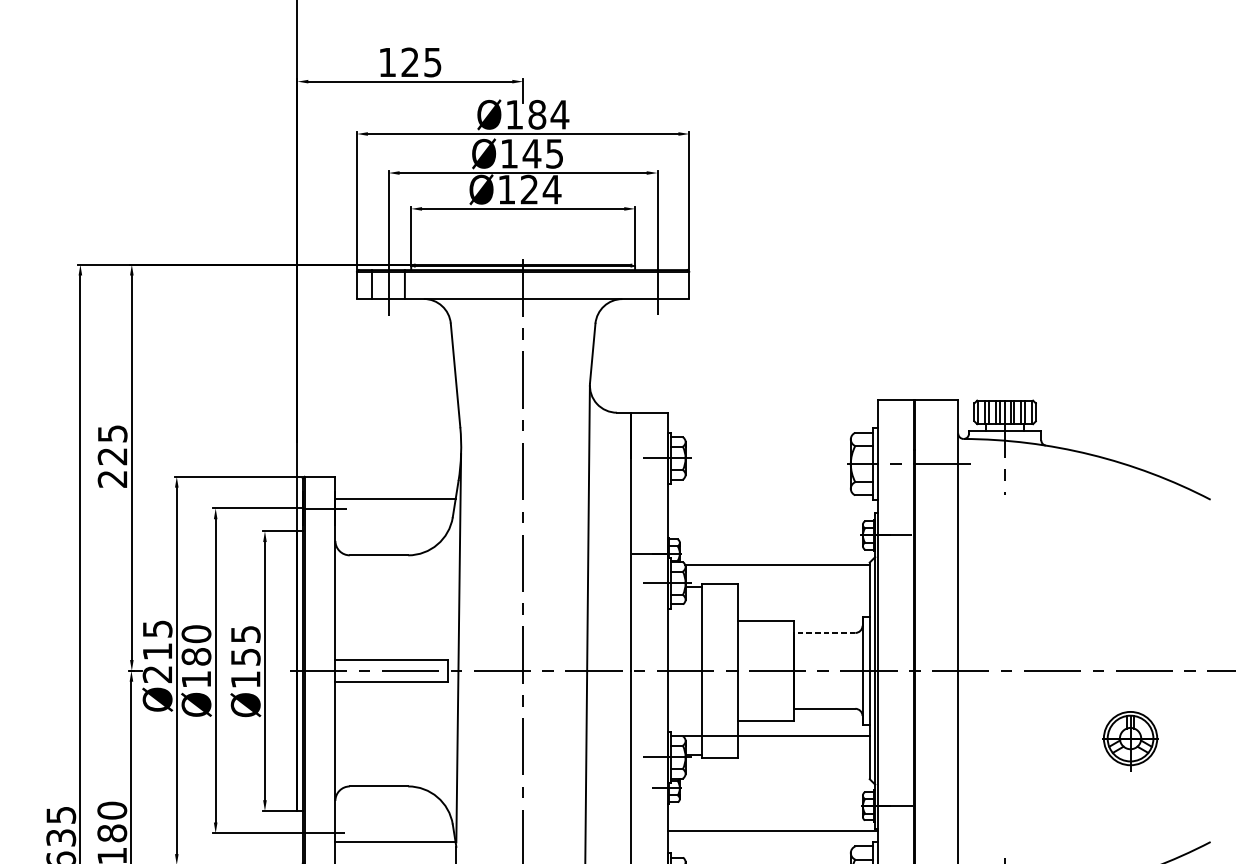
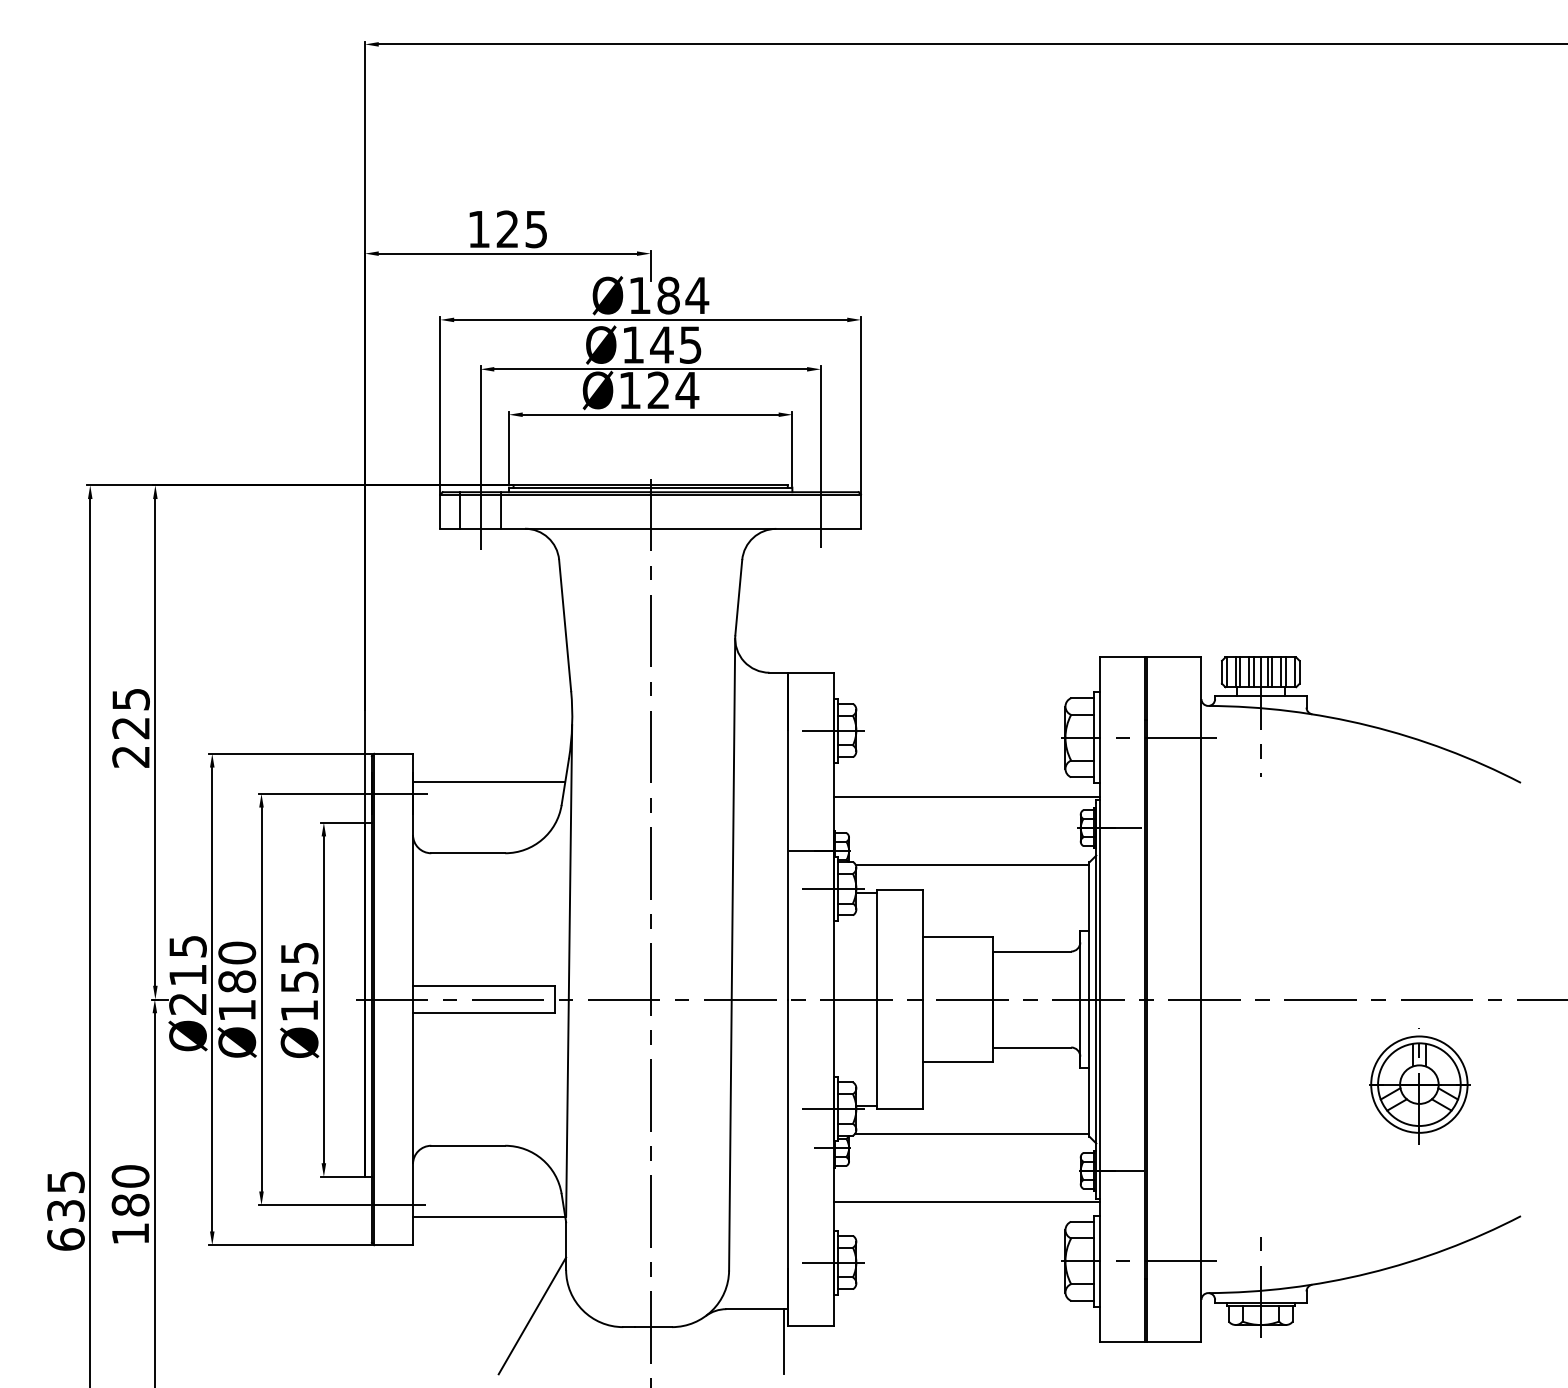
line: (772, 510) -> (966, 796), added
line: (824, 632) -> (1032, 951), dashed -> solid
line: (777, 735) -> (972, 1133), moved
part: (1130, 739) -> (1419, 1086), size x1.43

